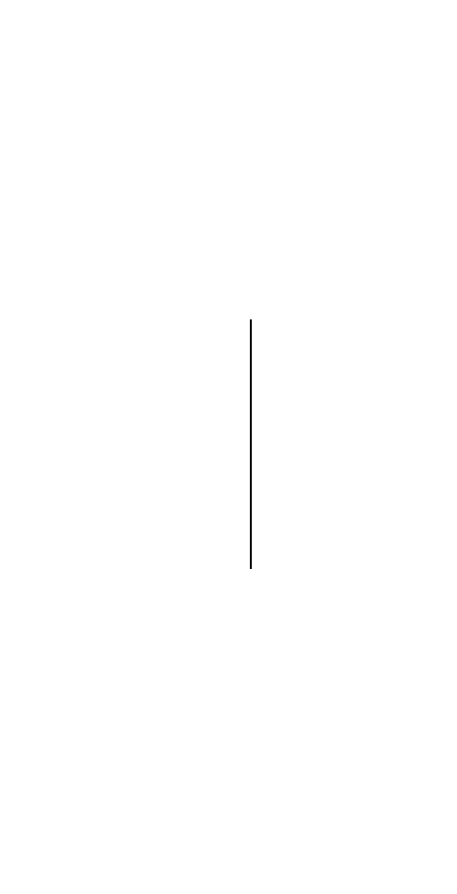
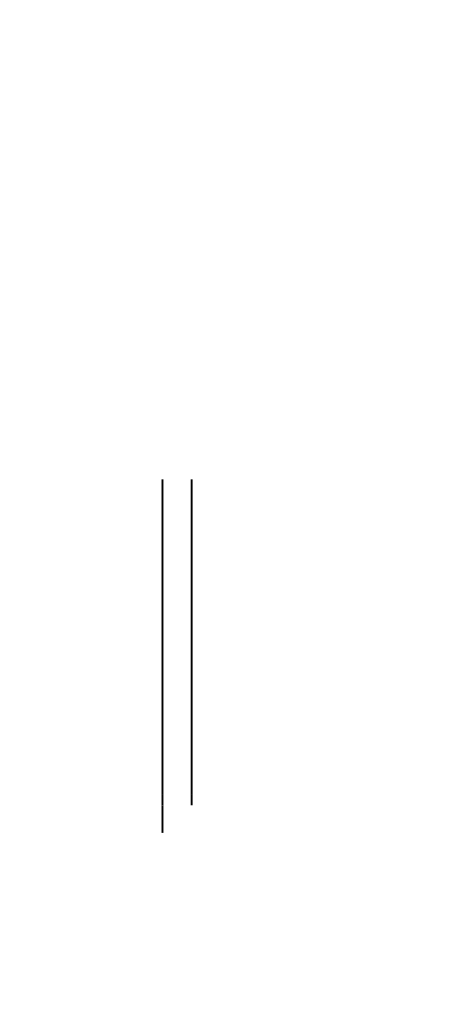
line: (228, 454) -> (162, 655), added

